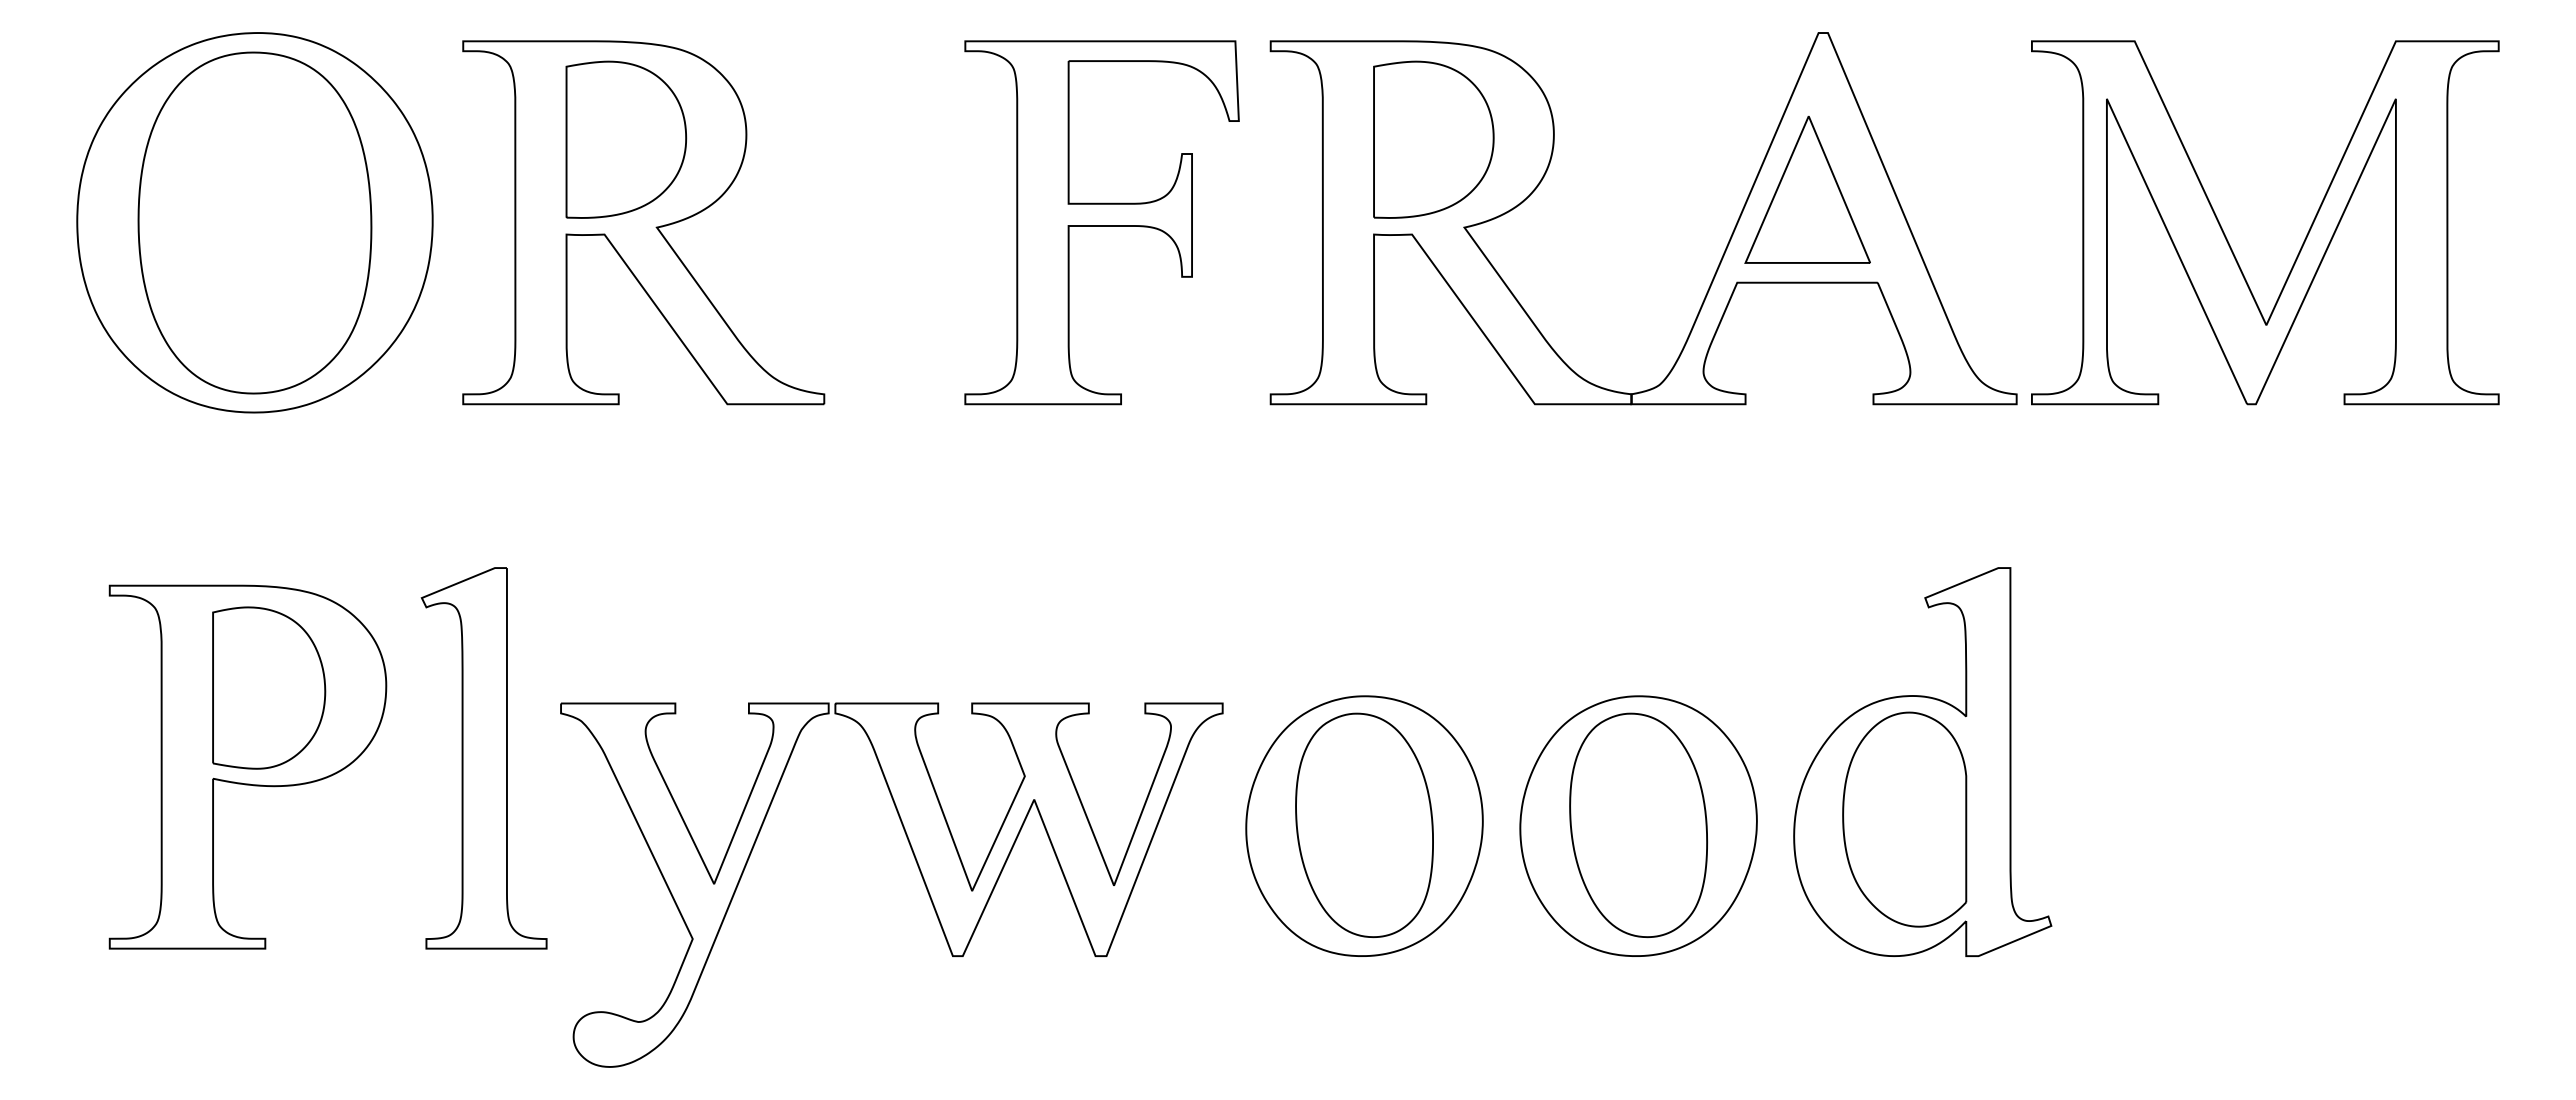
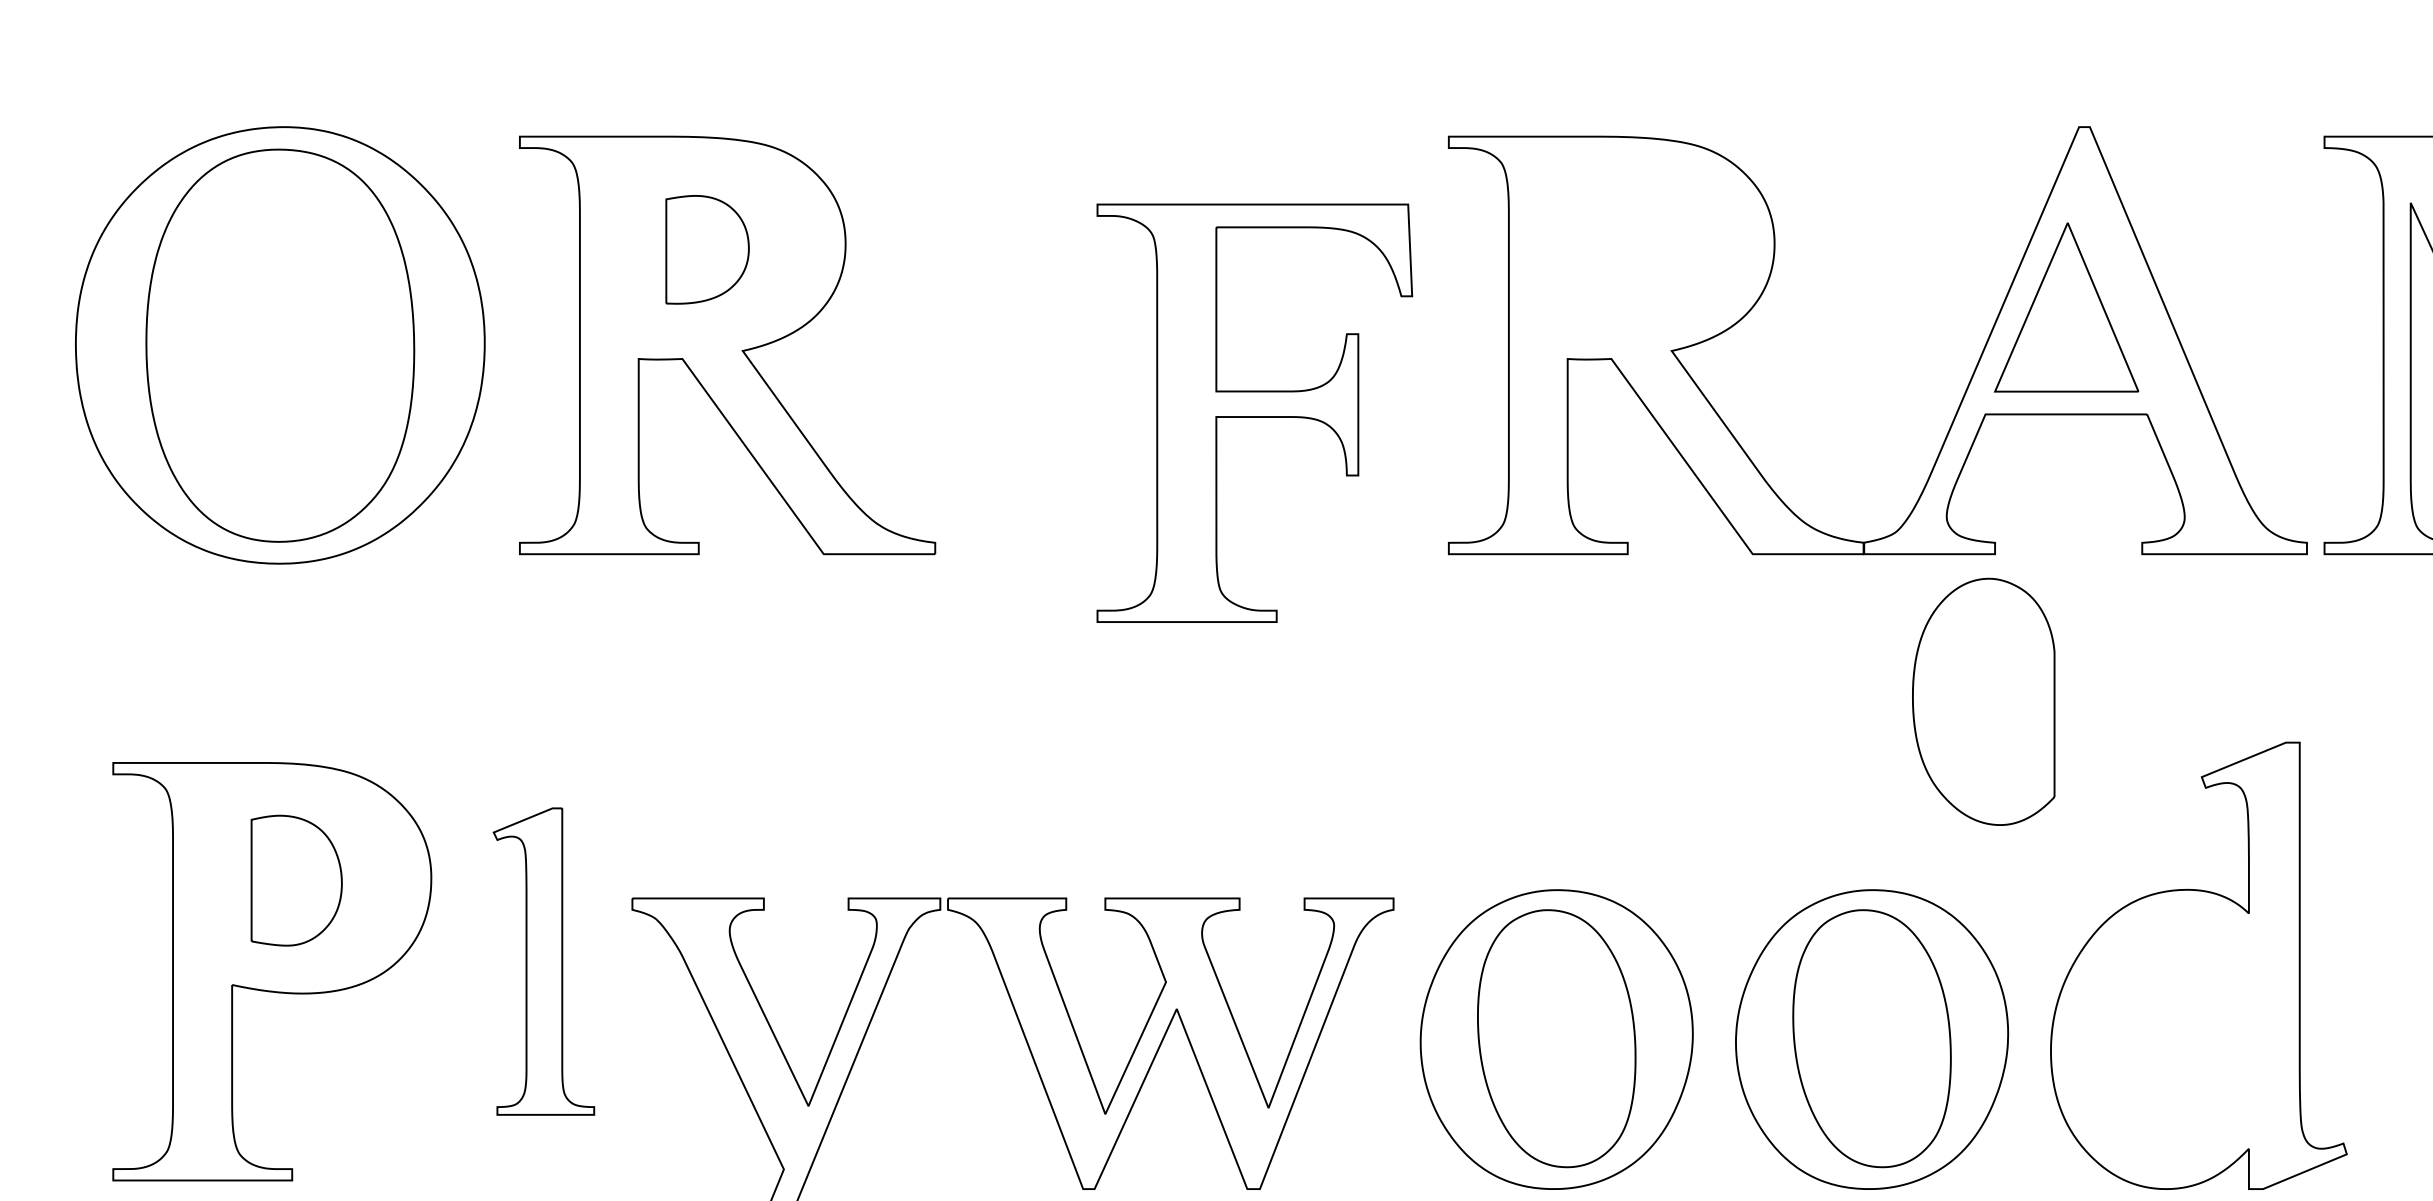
part: (626, 139) -> (707, 249), size x0.6
part: (1433, 139) -> (1636, 249), removed
part: (1101, 222) -> (1254, 412), moved
part: (269, 687) -> (297, 880), size x0.7
part: (483, 758) -> (543, 961), size x0.7
part: (1904, 819) -> (1983, 701), moved

